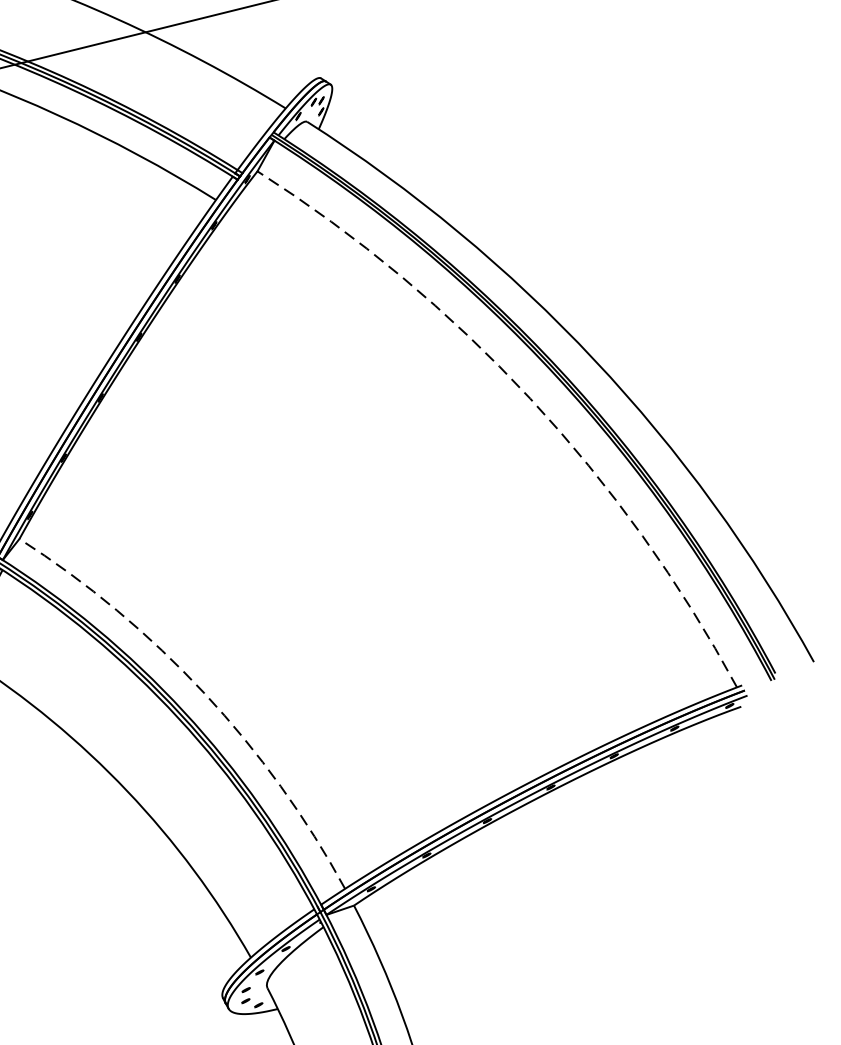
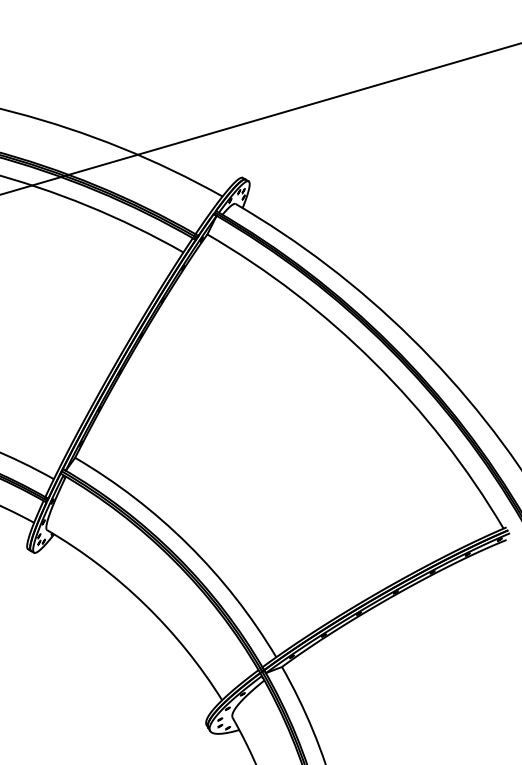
arc: (530, 398) -> (374, 362), dashed -> solid
arc: (204, 692) -> (188, 544), dashed -> solid

